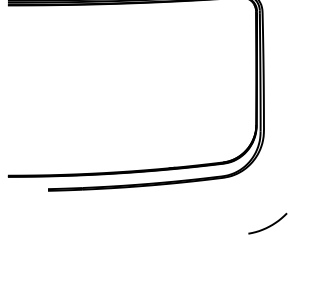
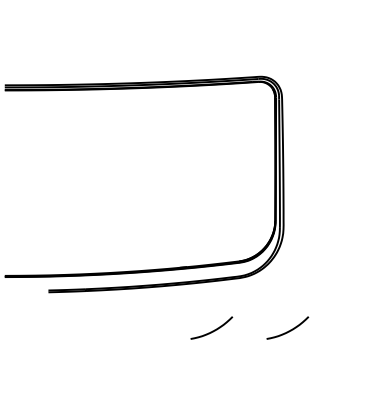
curve: (198, 225) -> (212, 330), added

